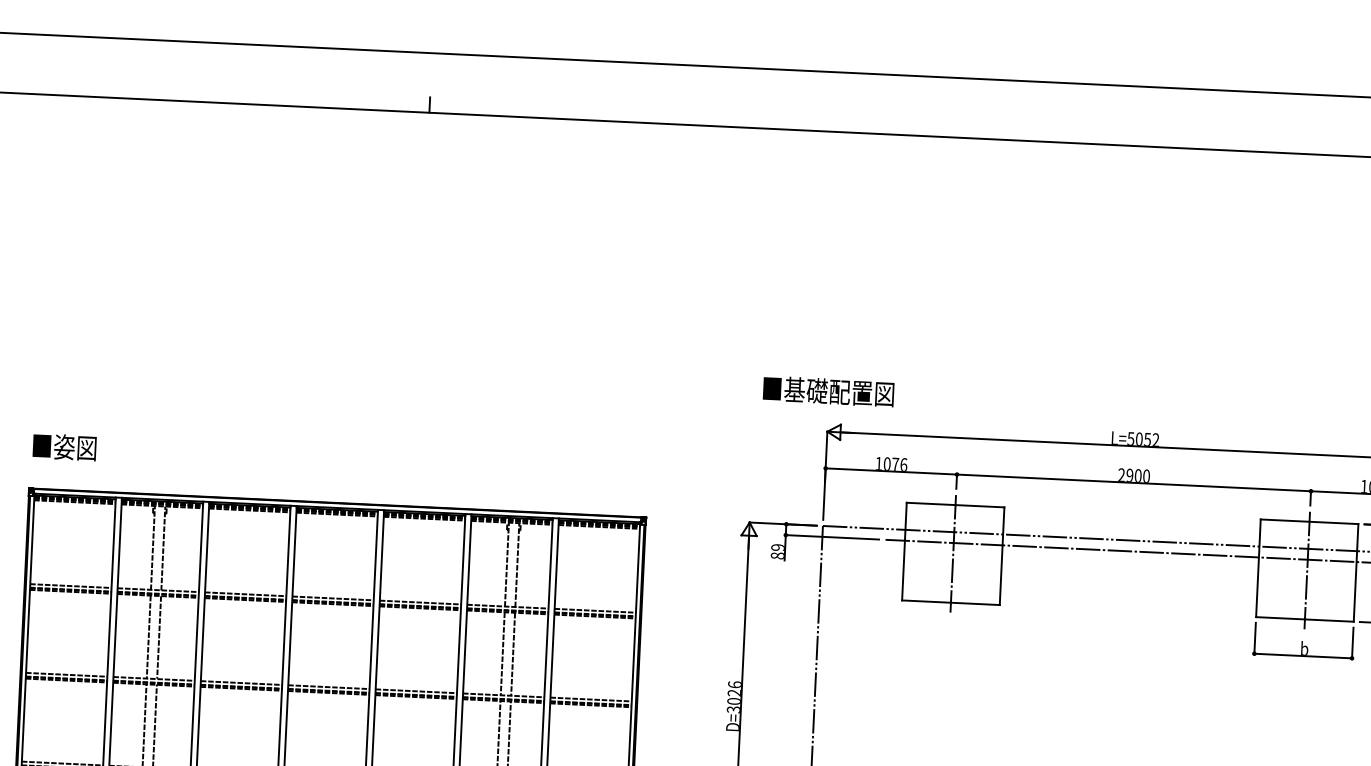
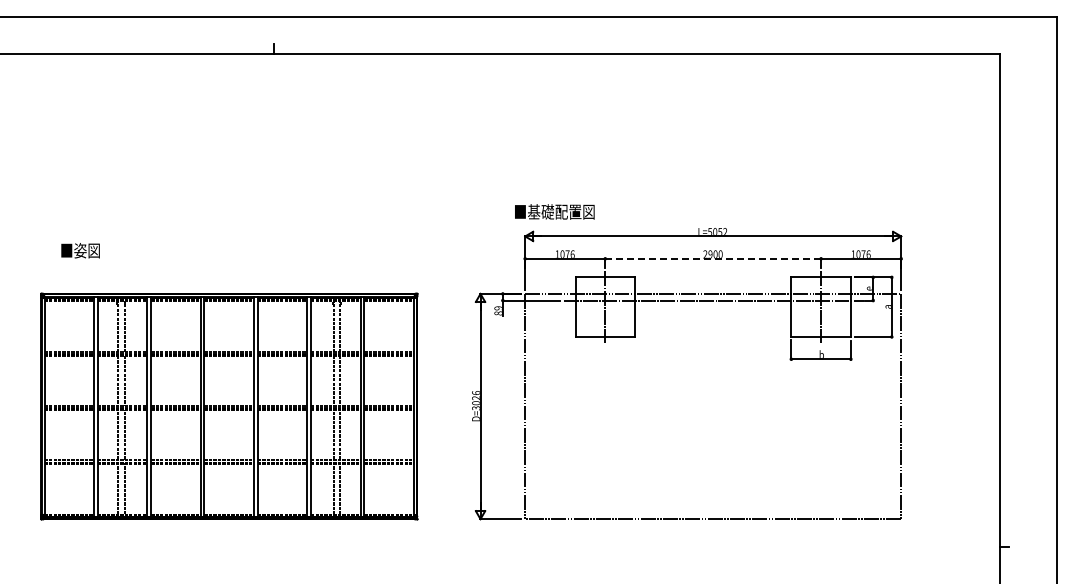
text: (828, 390) -> (554, 211), moved
text: (64, 446) -> (80, 250), moved
line: (1134, 482) -> (713, 258), solid -> dashed

